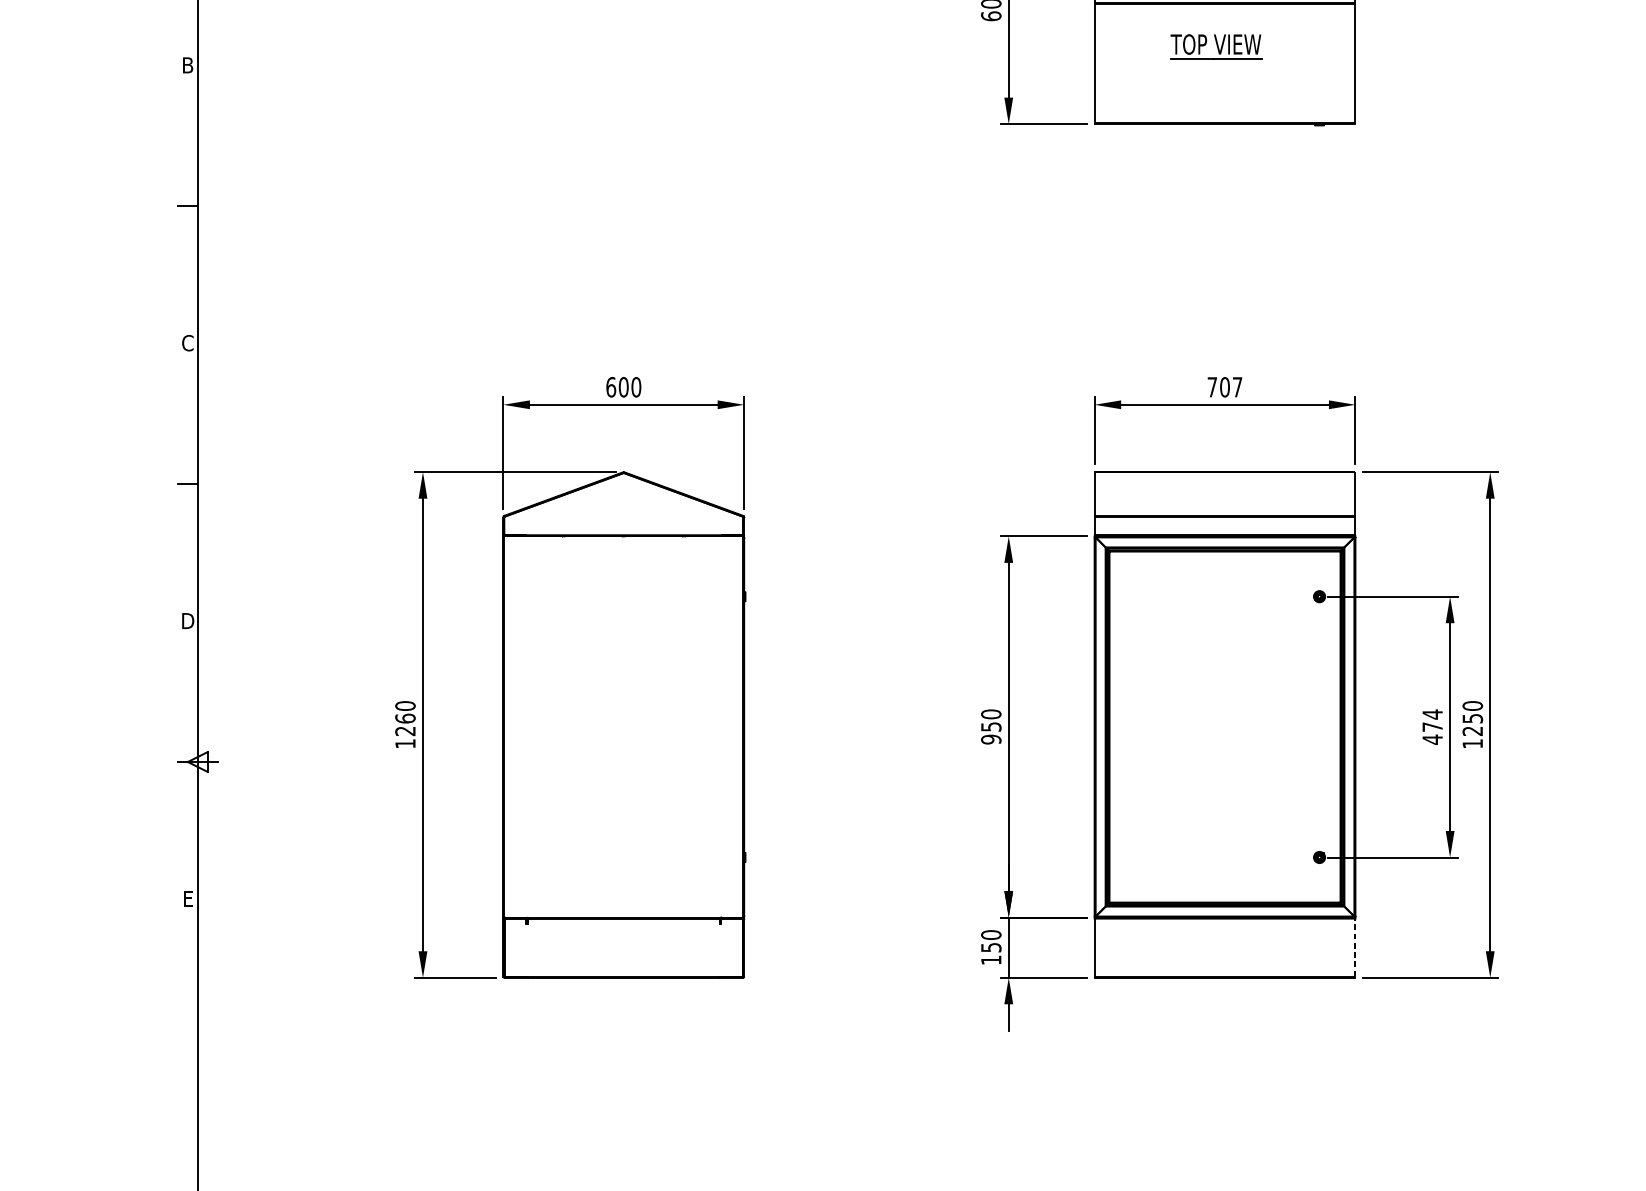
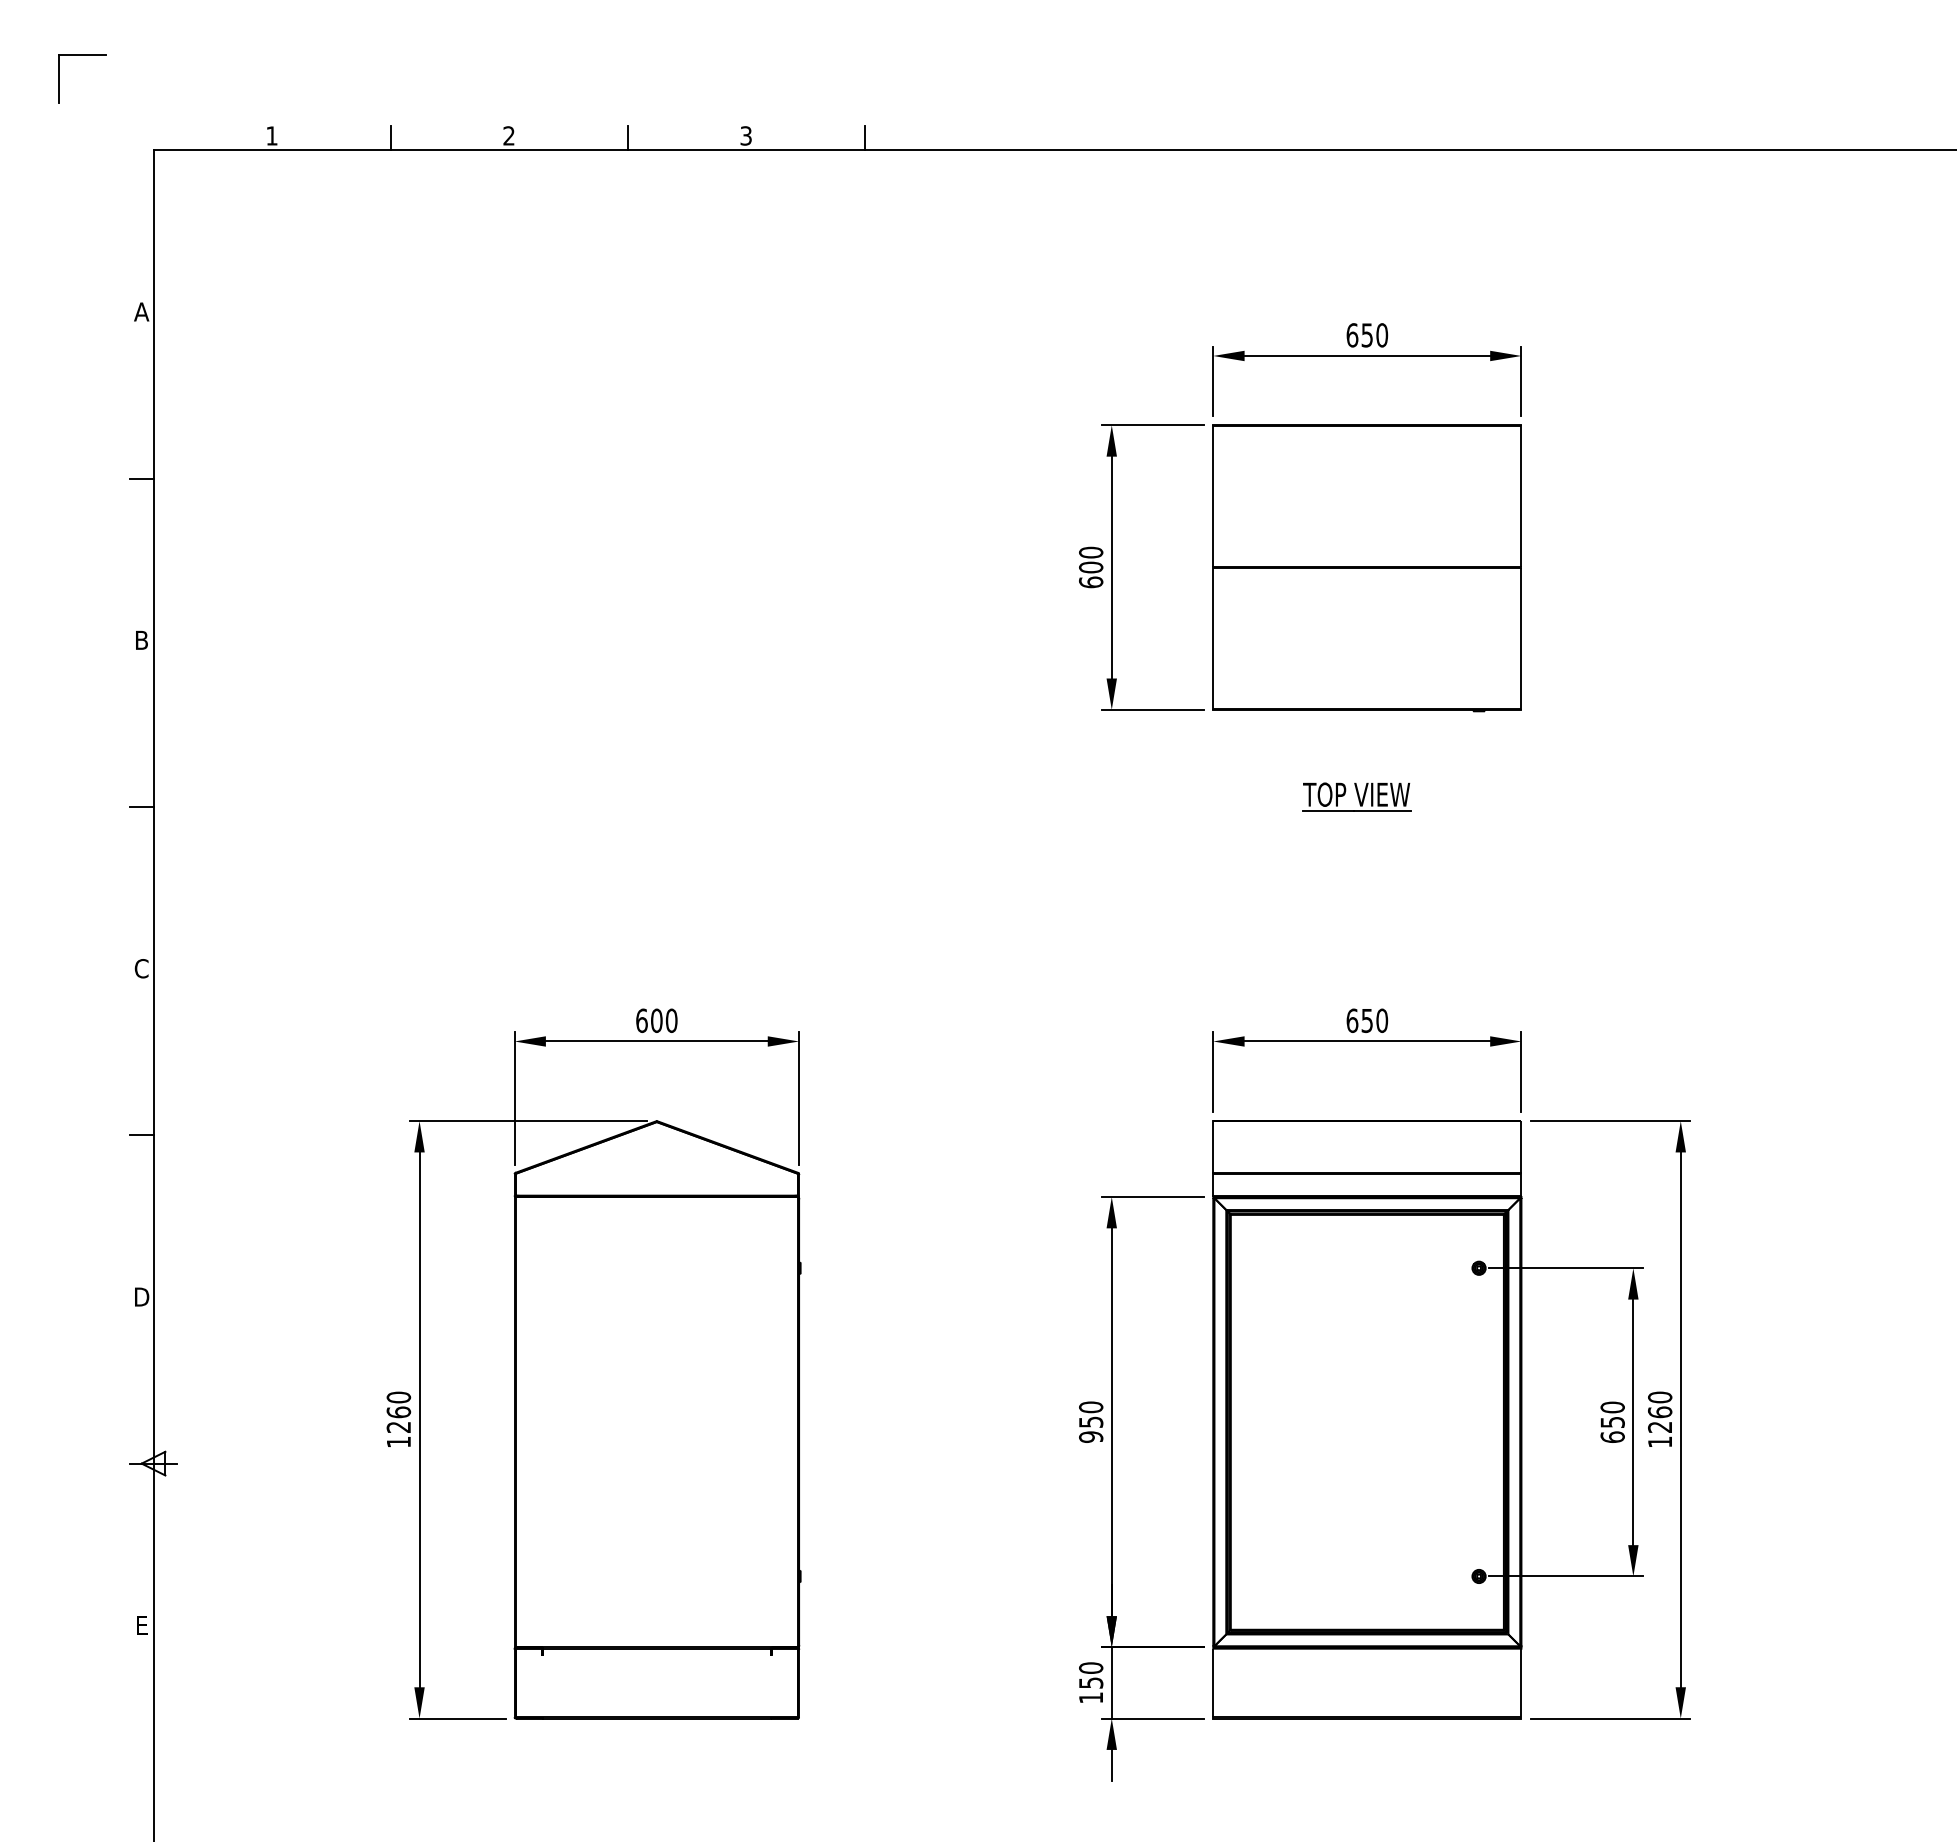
part: (1215, 46) -> (1356, 796), moved
text: (1225, 387) -> (1367, 1020), 707 -> 650
text: (1473, 718) -> (1660, 1412), 1250 -> 1260
text: (1432, 727) -> (1612, 1422), 474 -> 650
line: (1355, 947) -> (1521, 1682), dashed -> solid

